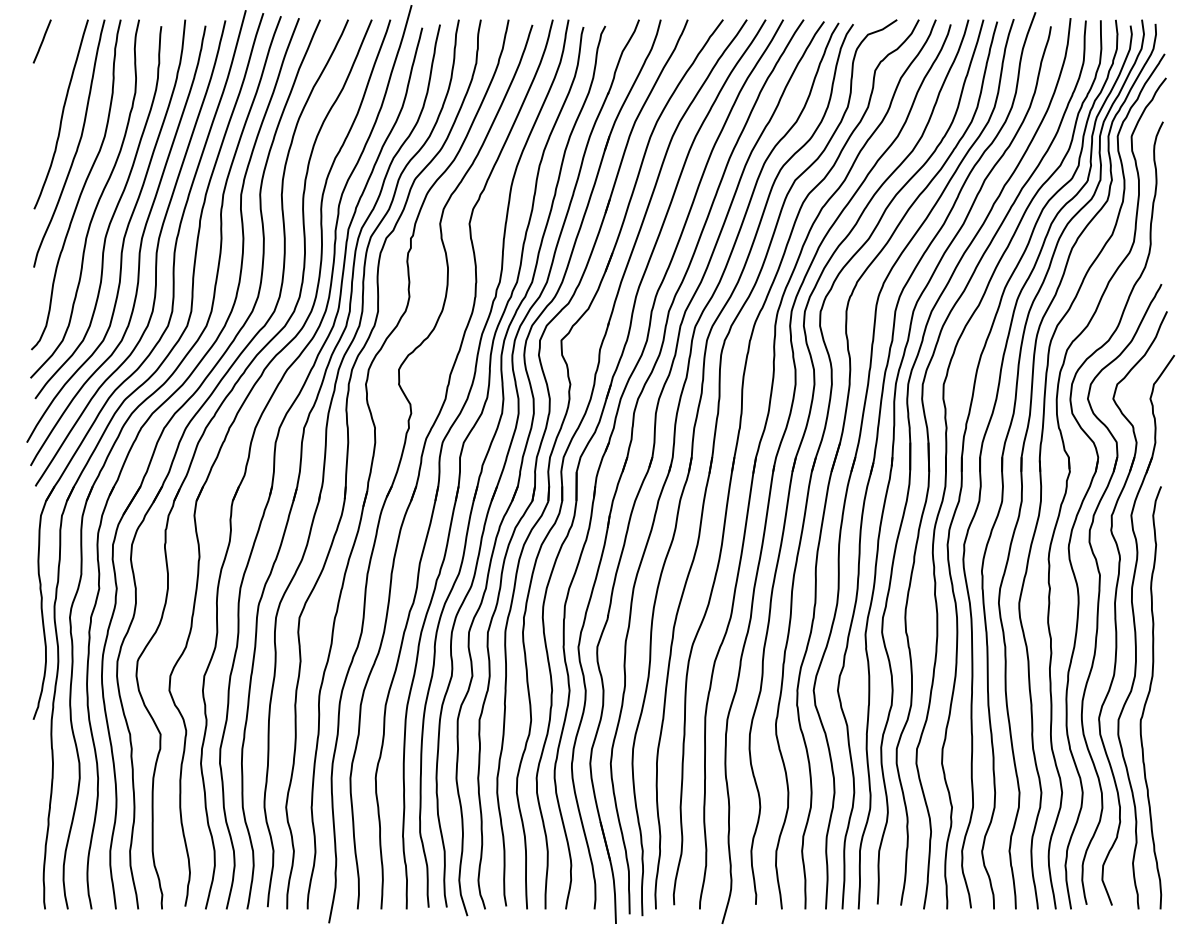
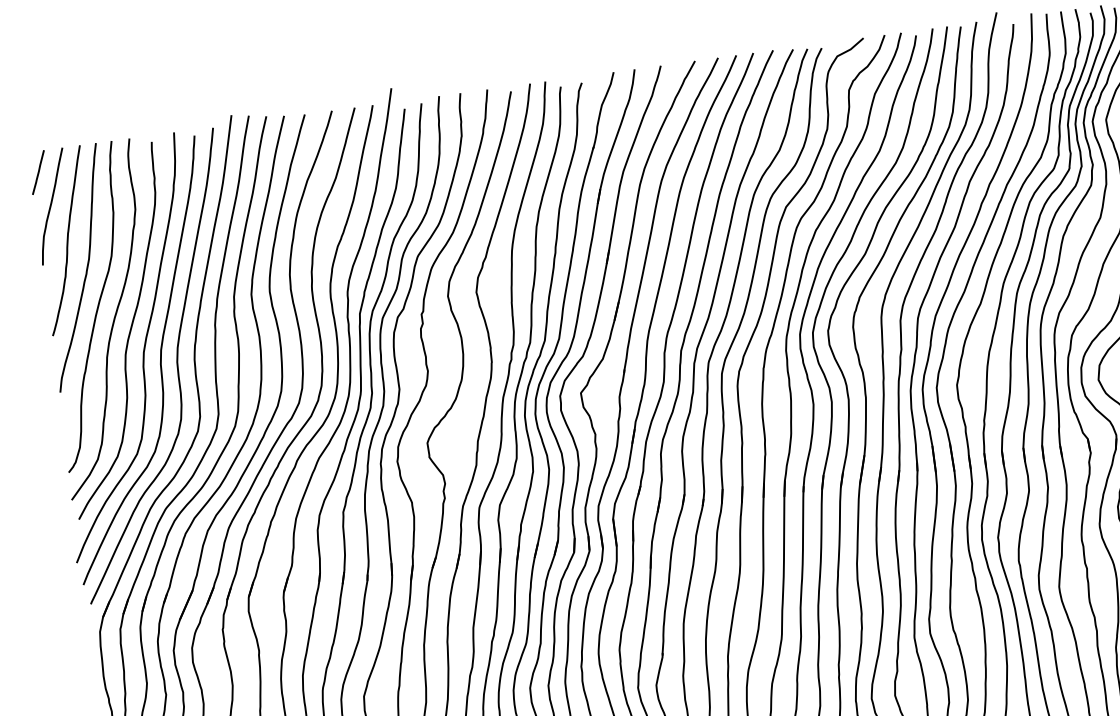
curve: (51, 76) -> (51, 205), added

